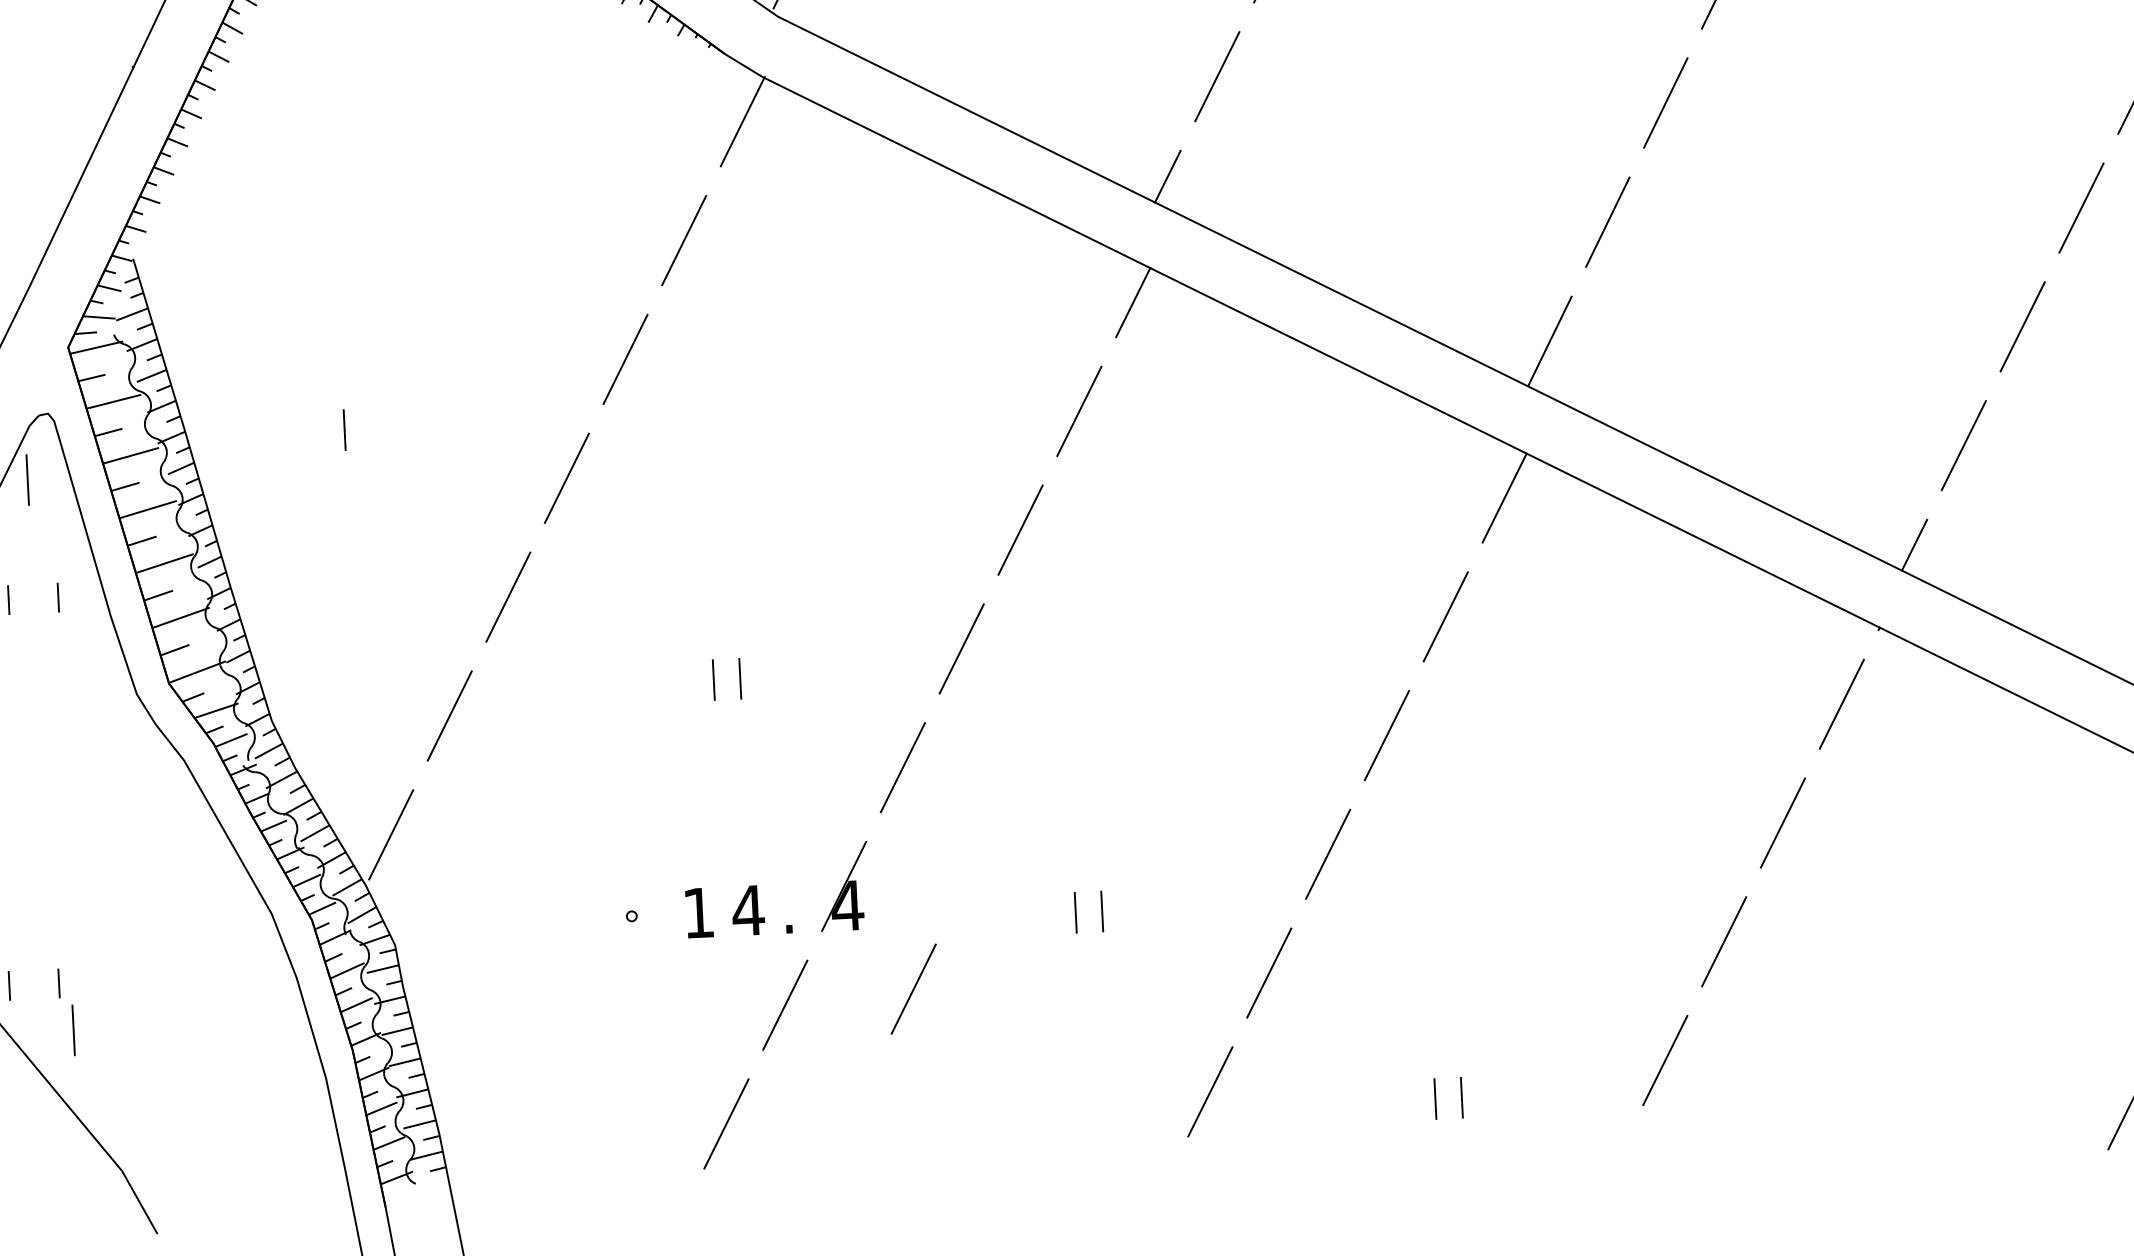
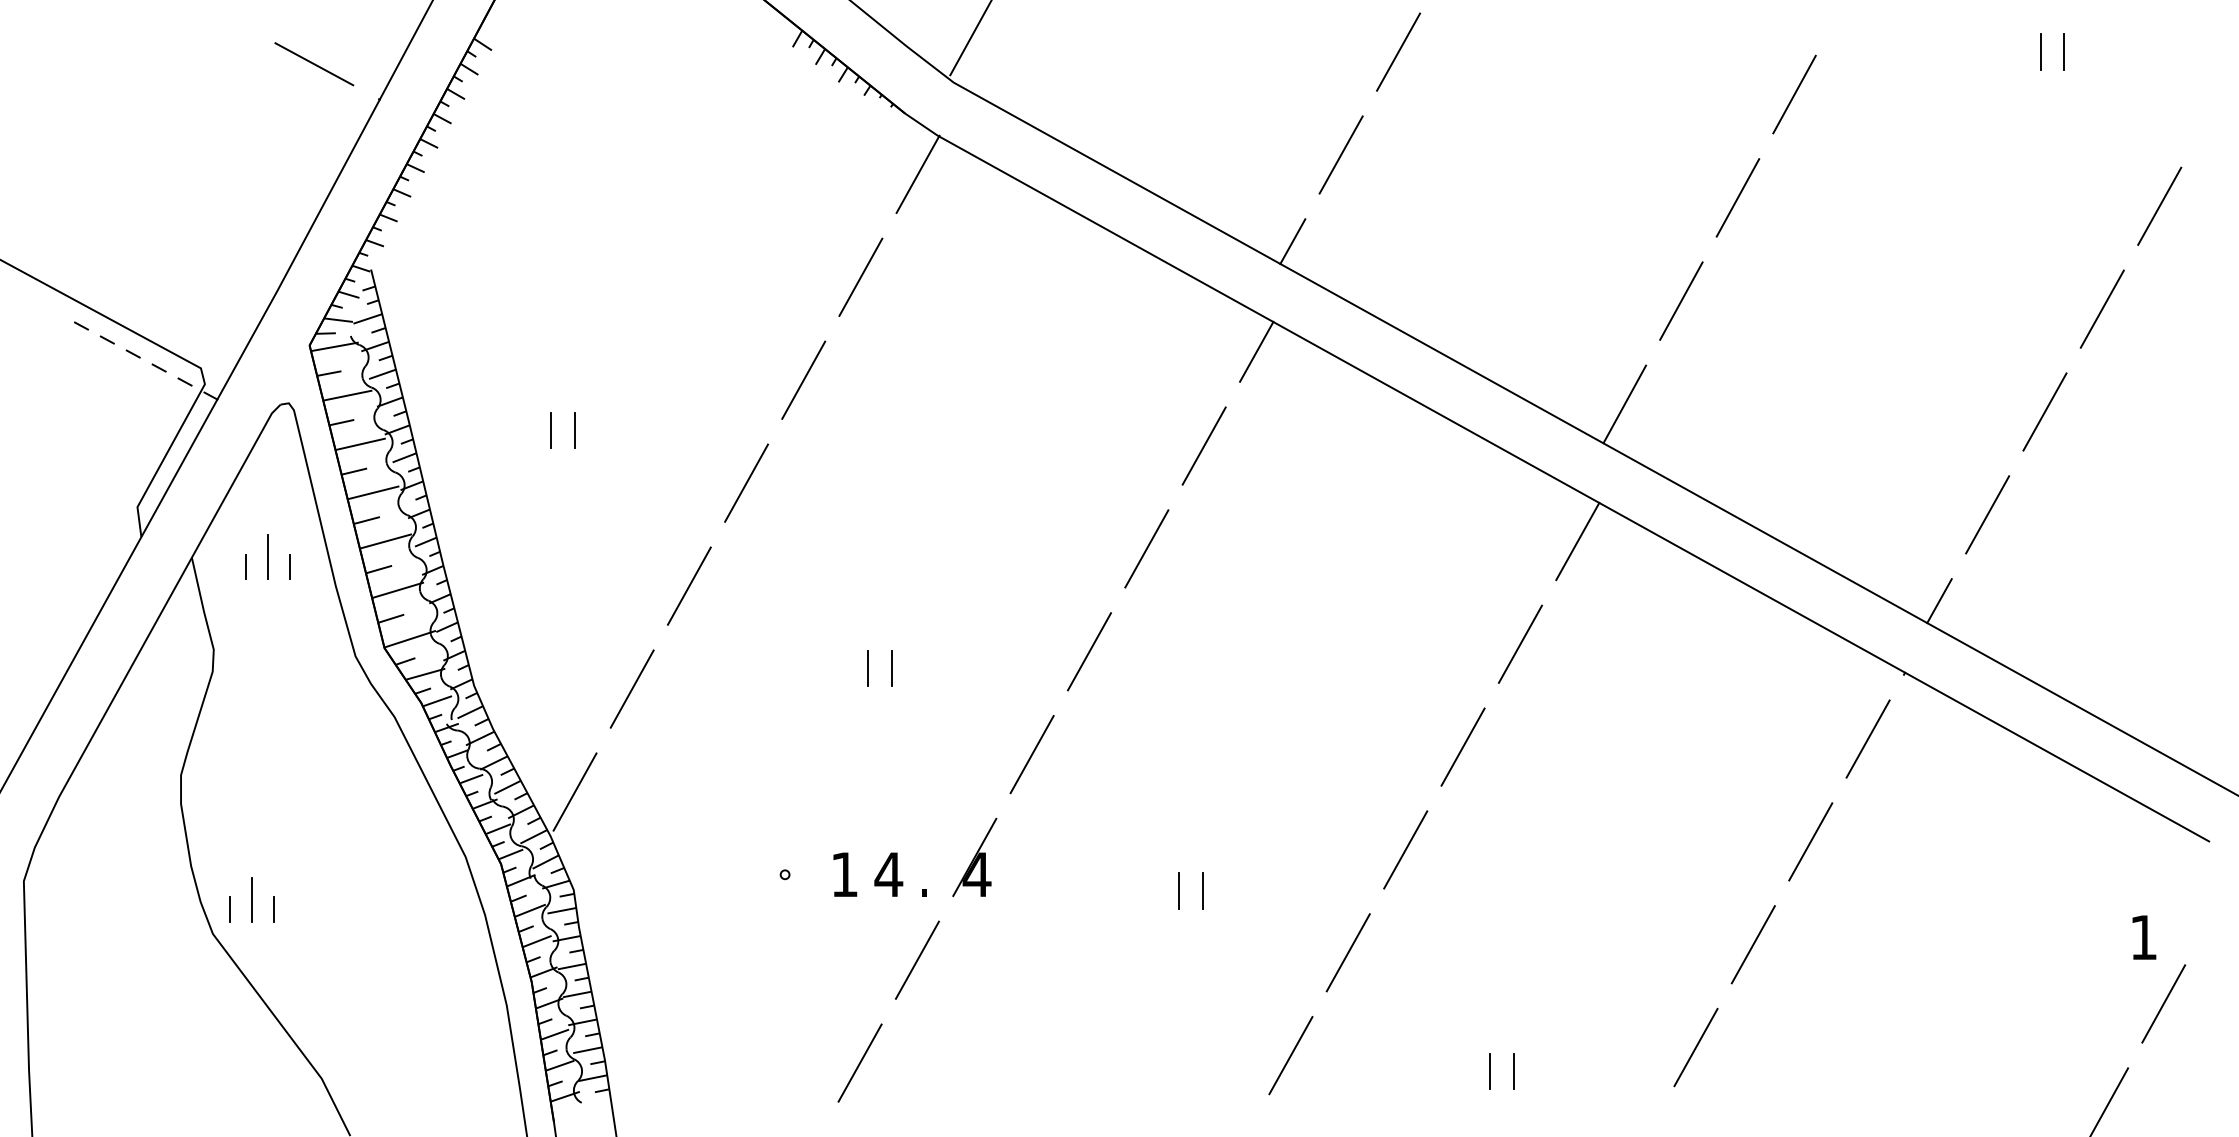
line: (58, 31) -> (314, 64), added
line: (370, 428) -> (574, 430), added
line: (27, 479) -> (267, 556), moved
line: (913, 989) -> (1031, 951), removed
line: (73, 1030) -> (251, 899), moved

